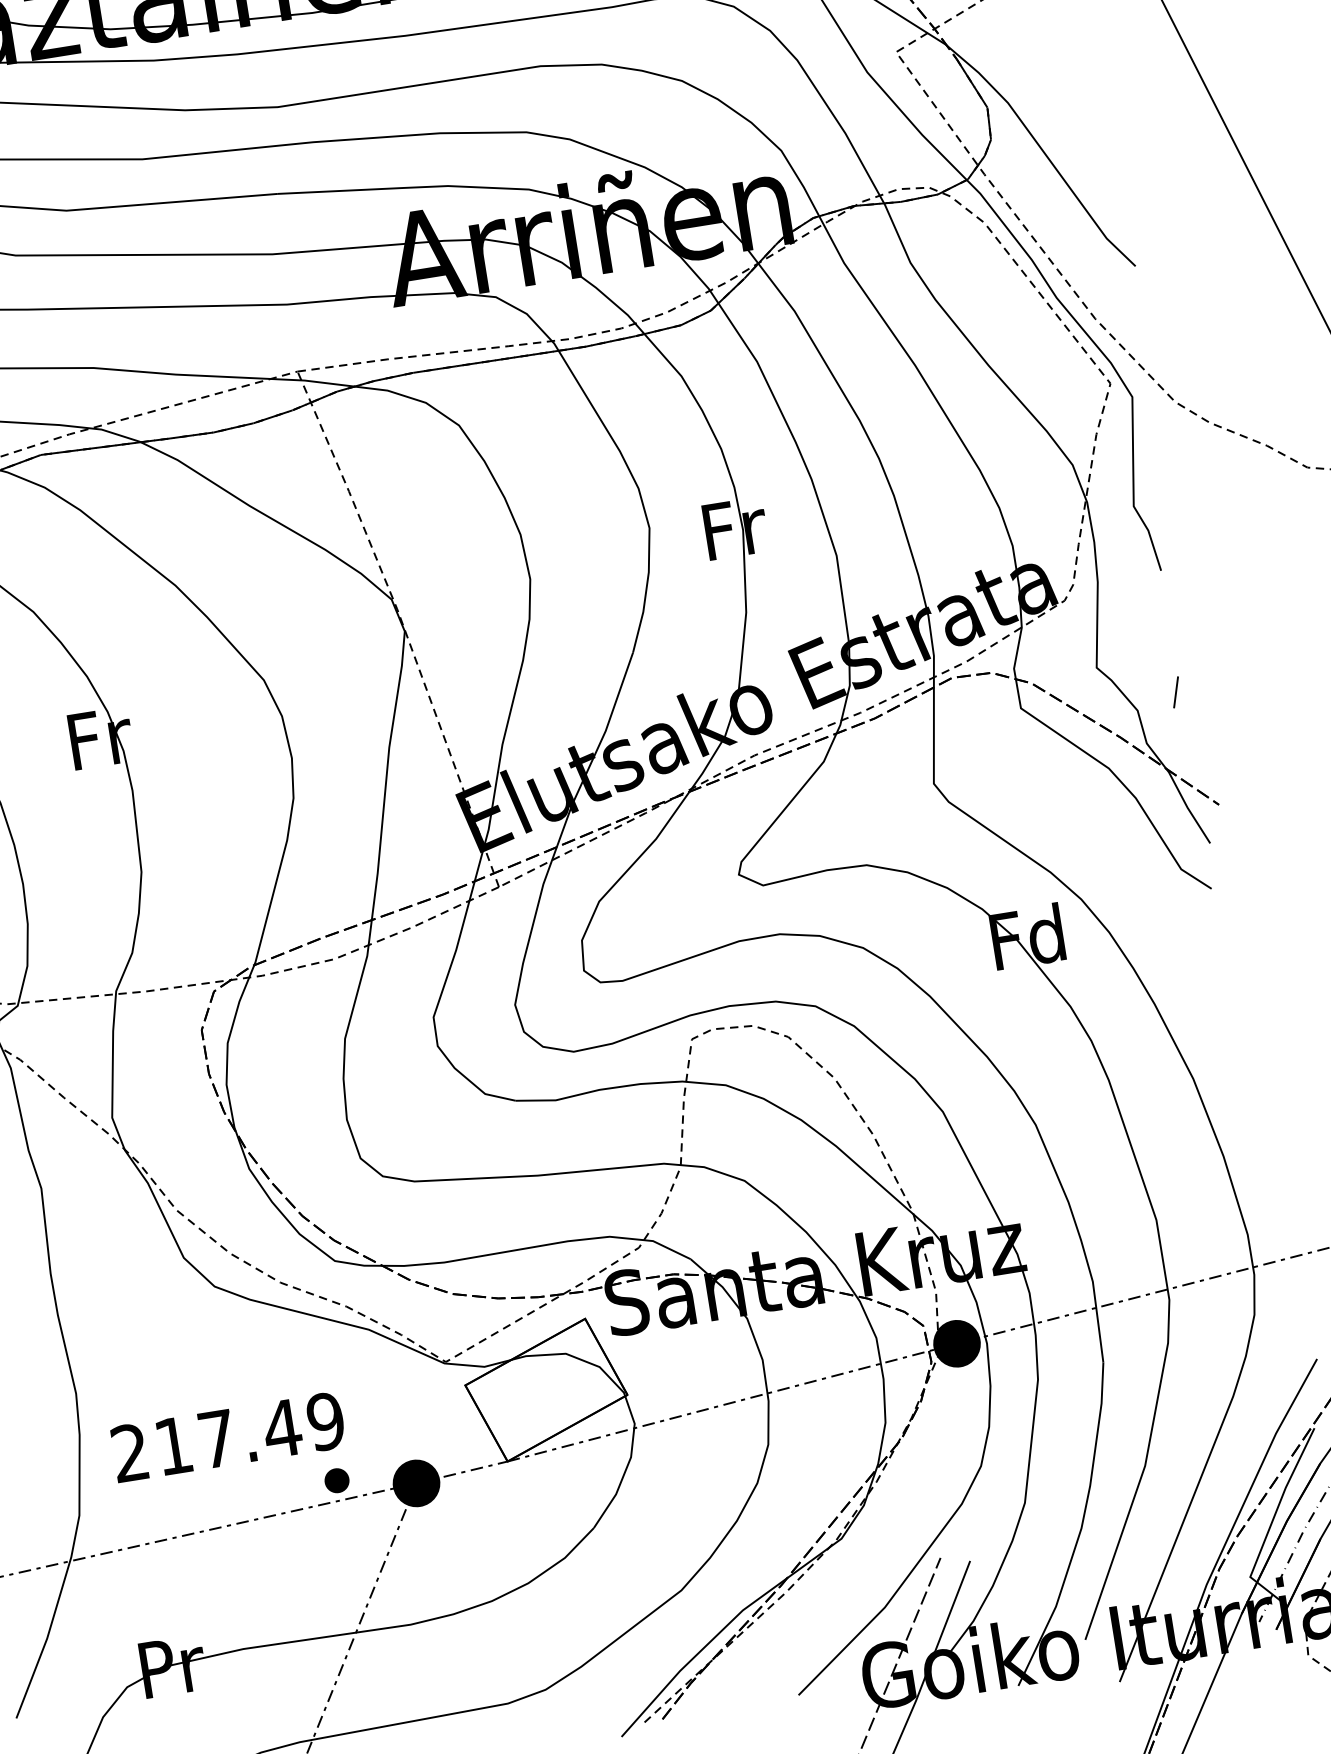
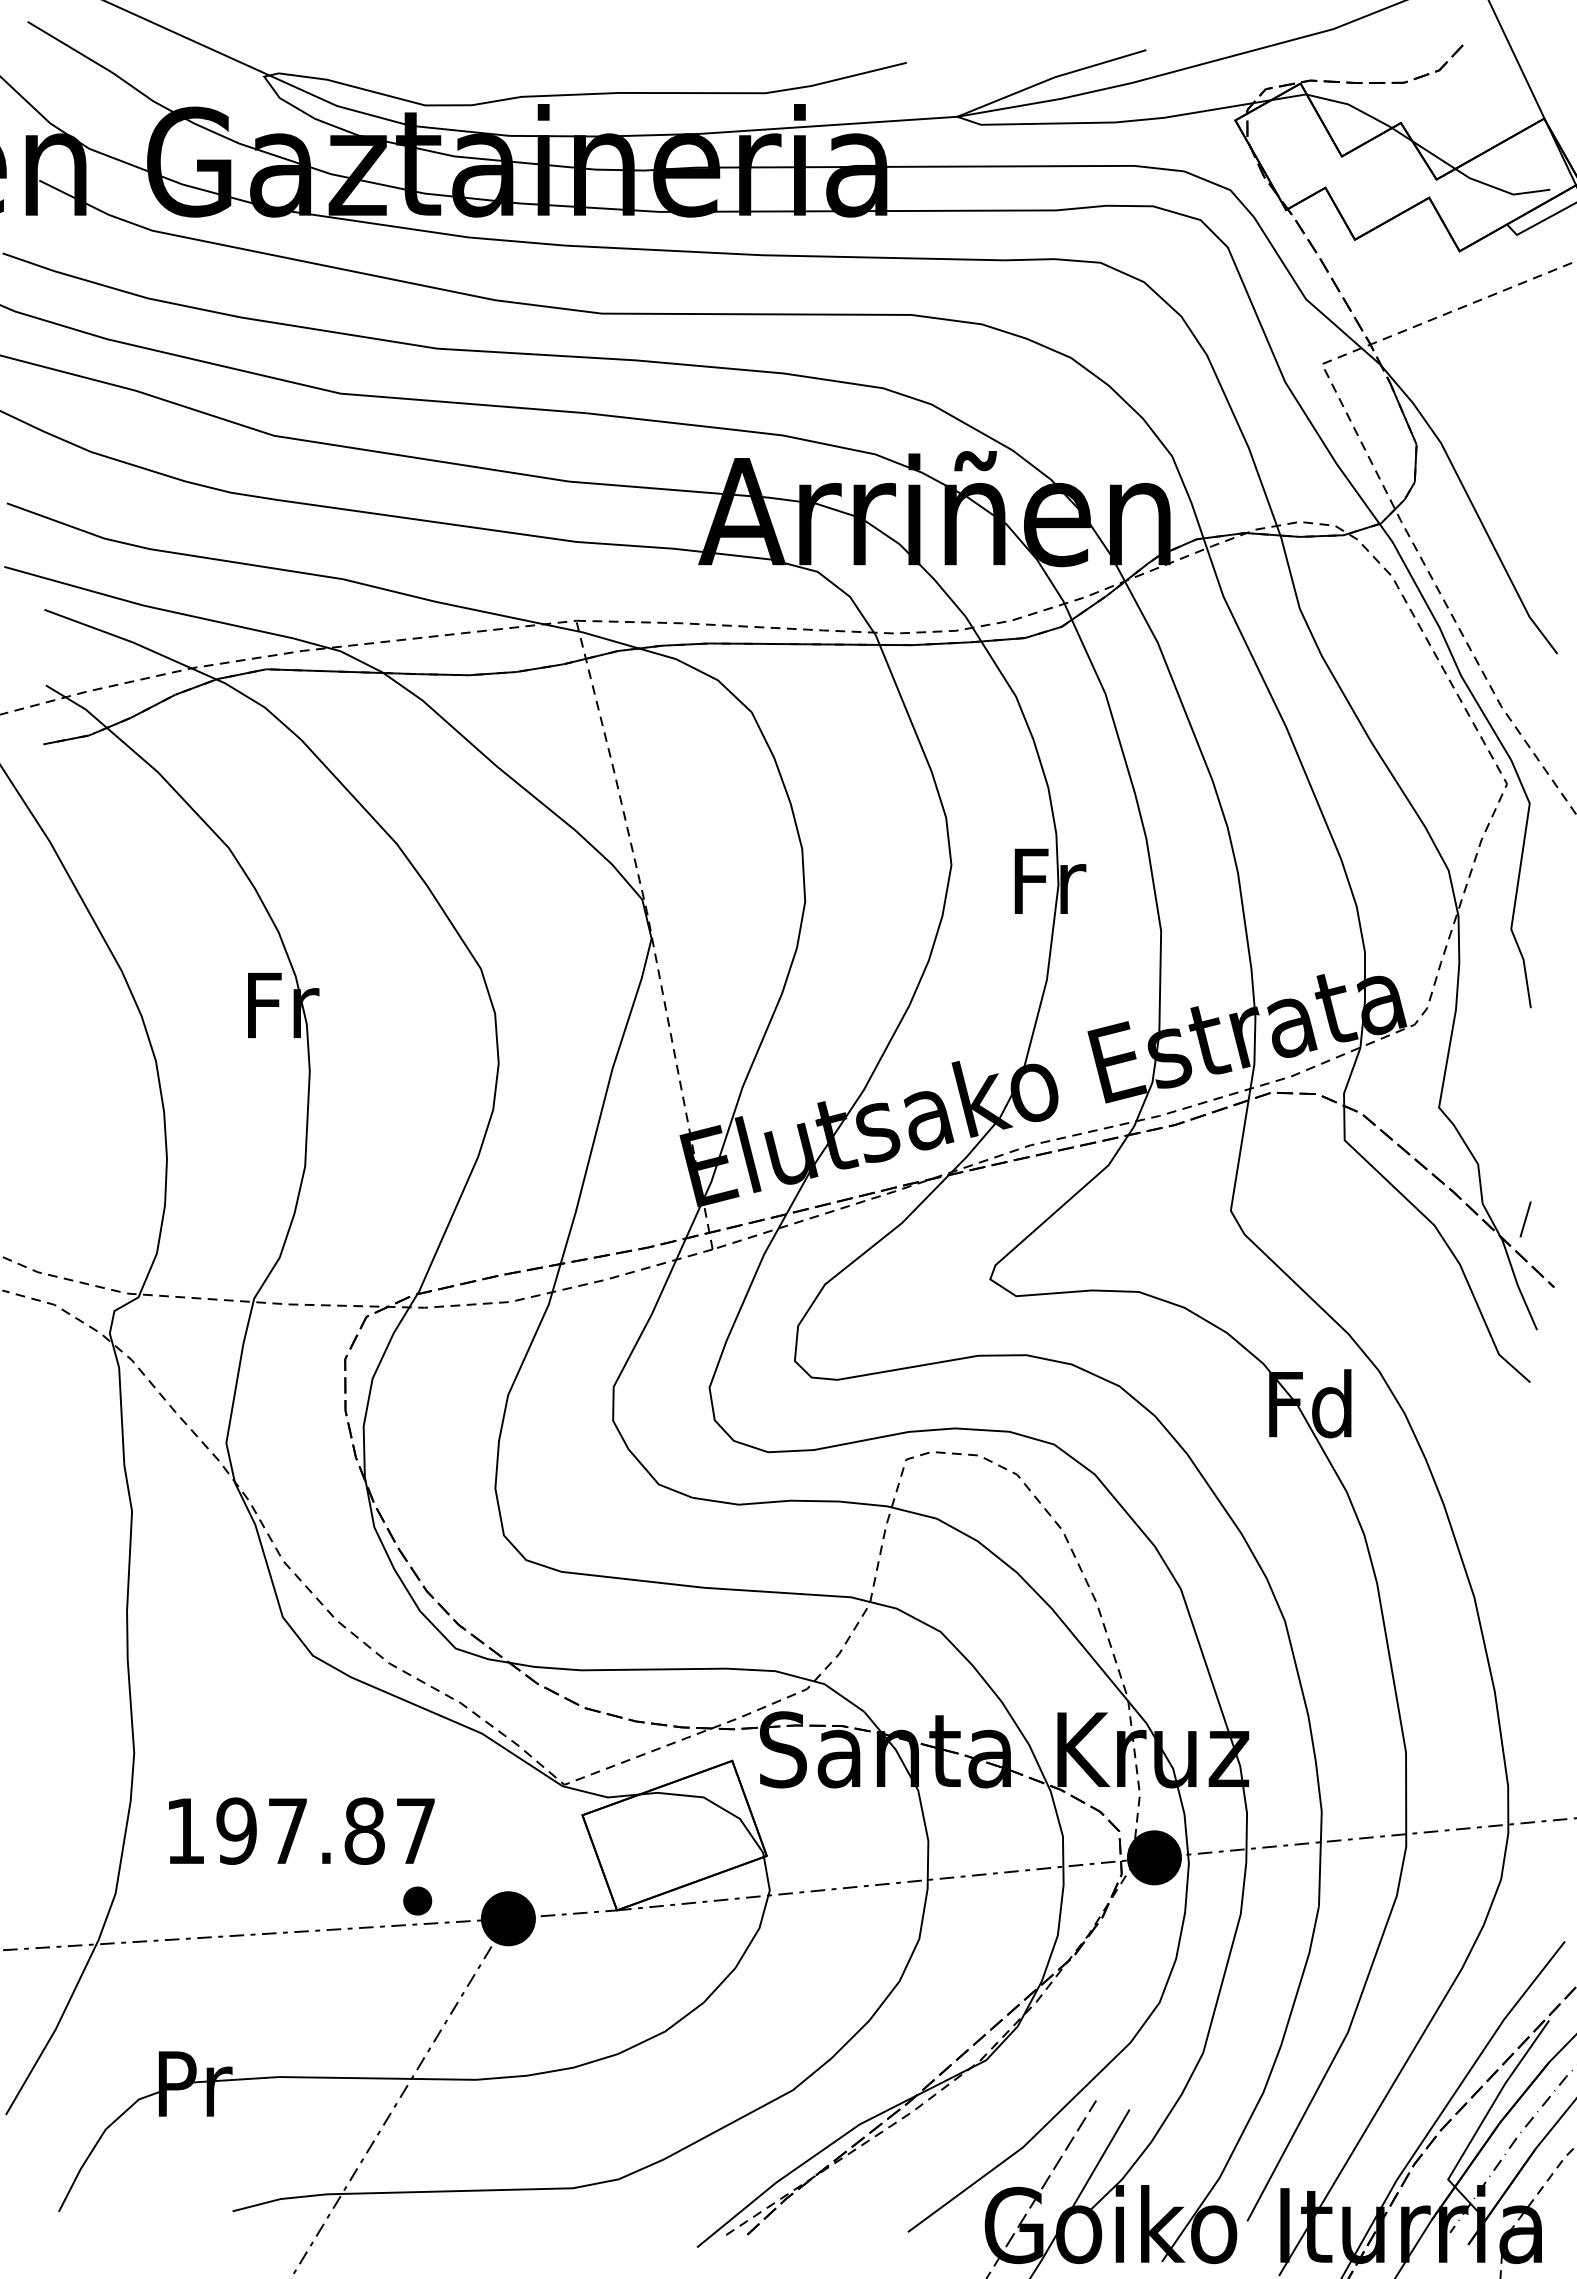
line: (1175, 692) -> (1525, 1219), moved
text: (227, 1436) -> (300, 1830), 217.49 -> 197.87

